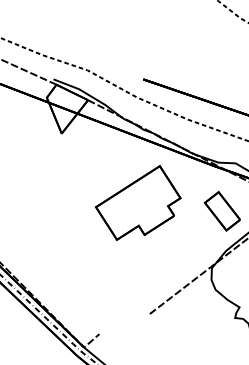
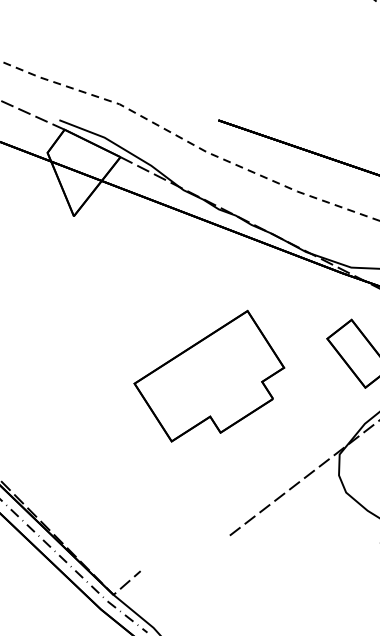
part: (138, 202) -> (209, 375), moved

